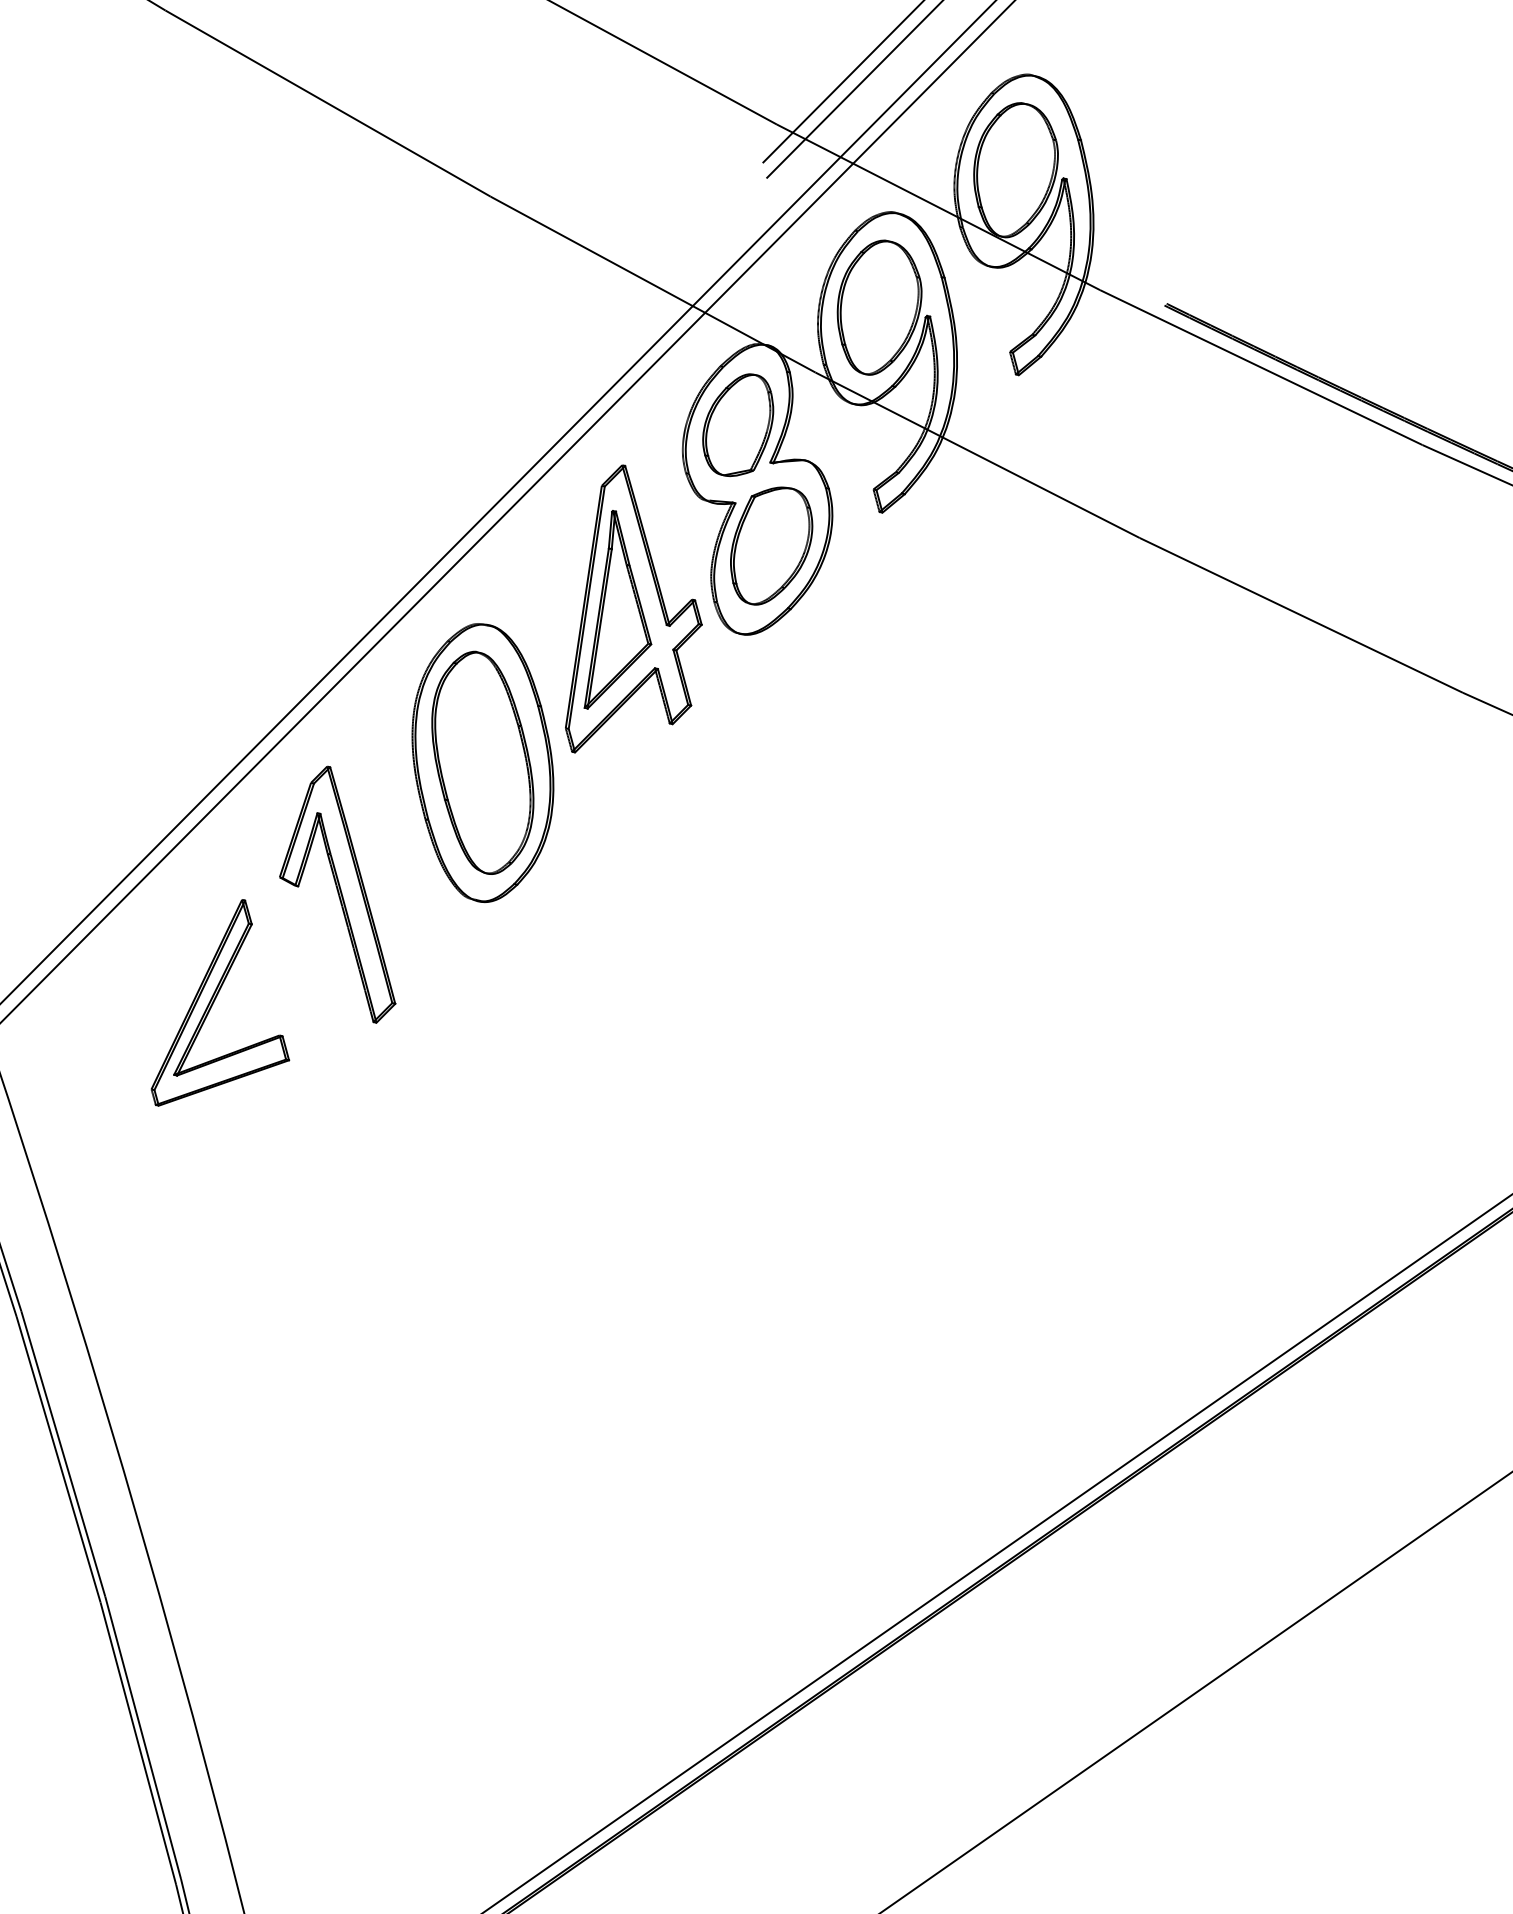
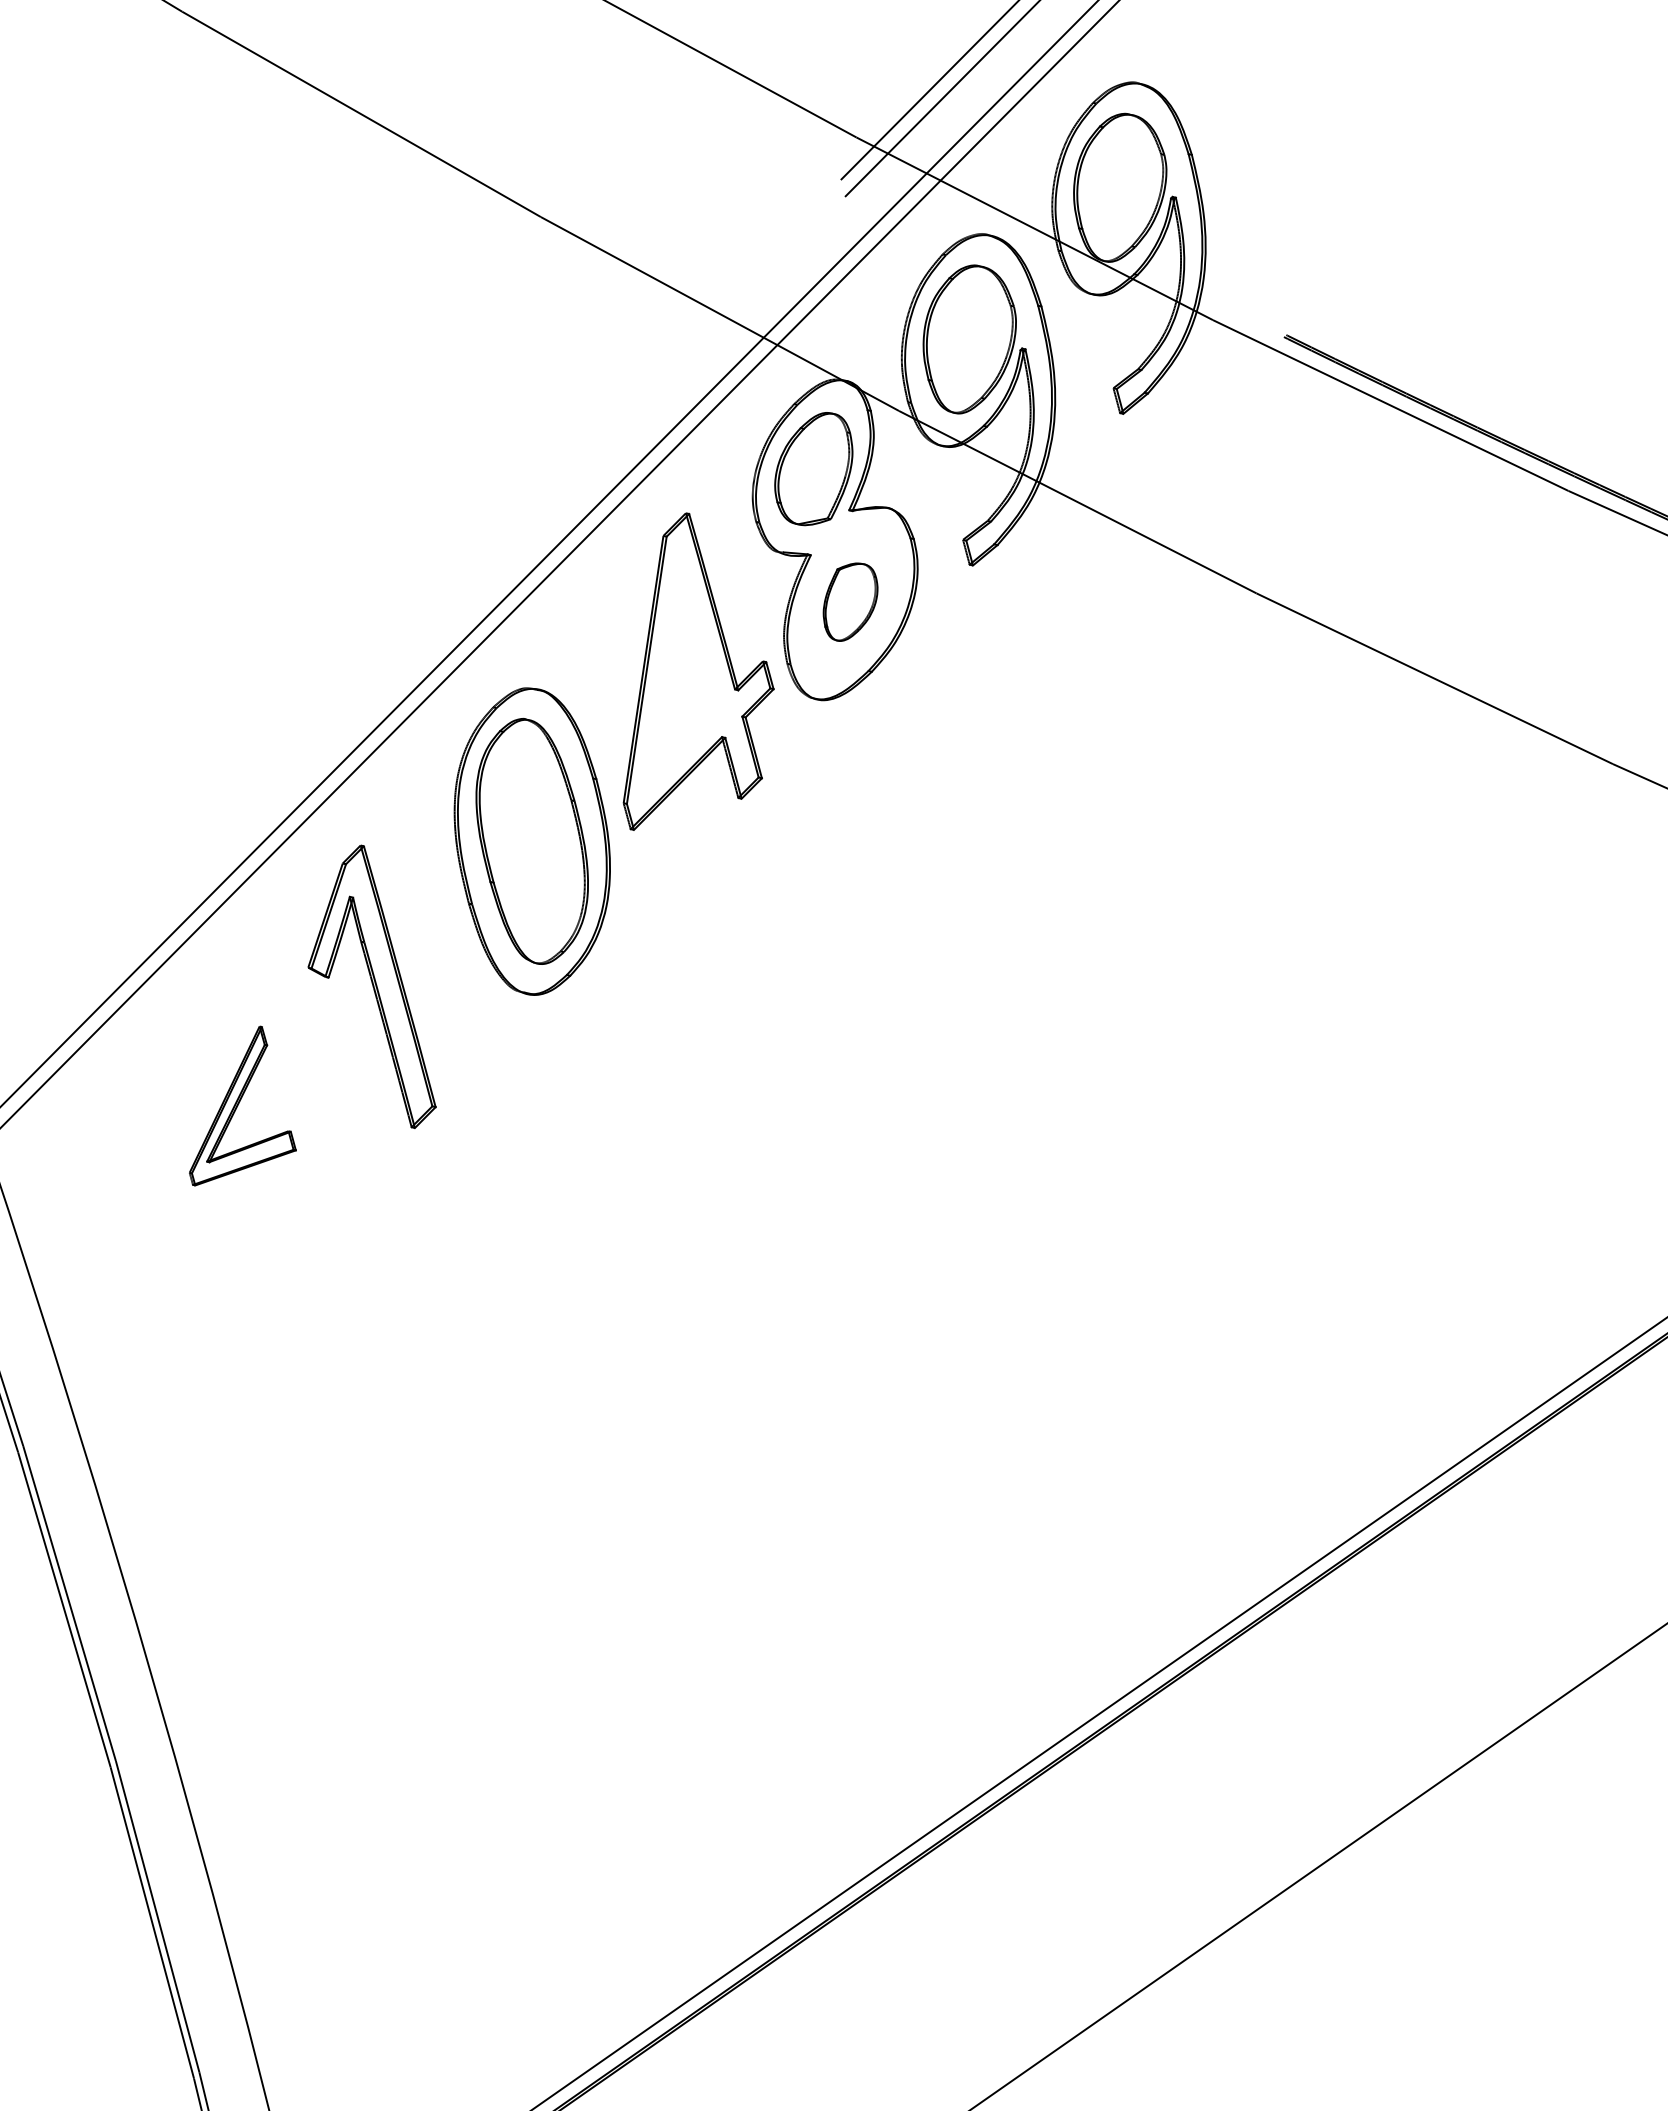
part: (771, 545) -> (850, 601), size x0.6
part: (617, 609) -> (680, 672), removed
part: (220, 1002) -> (242, 1105), size x0.7

